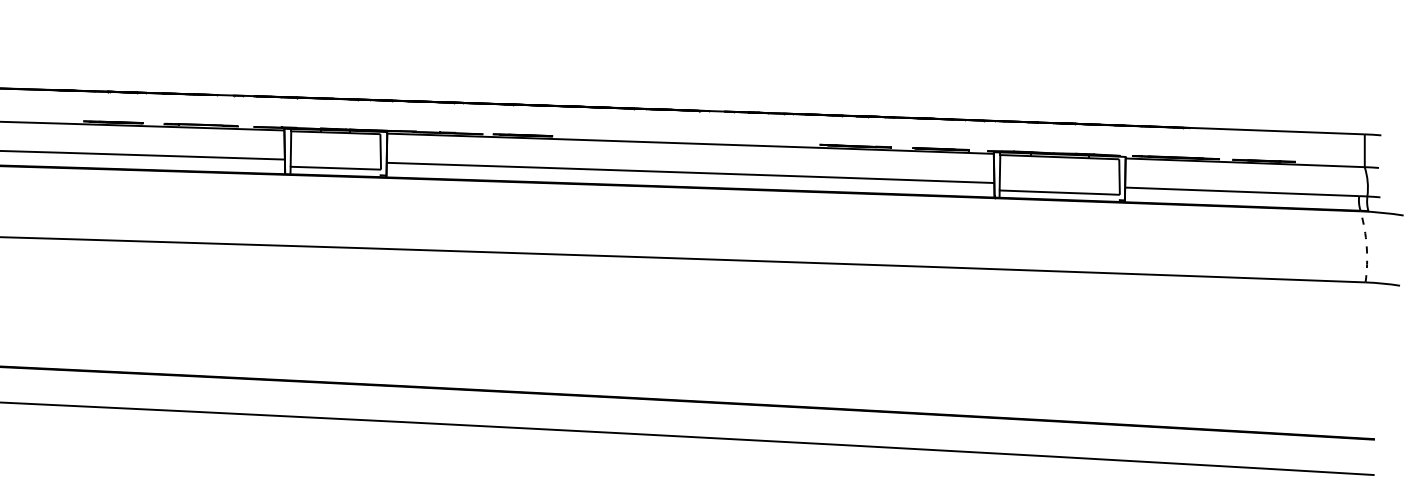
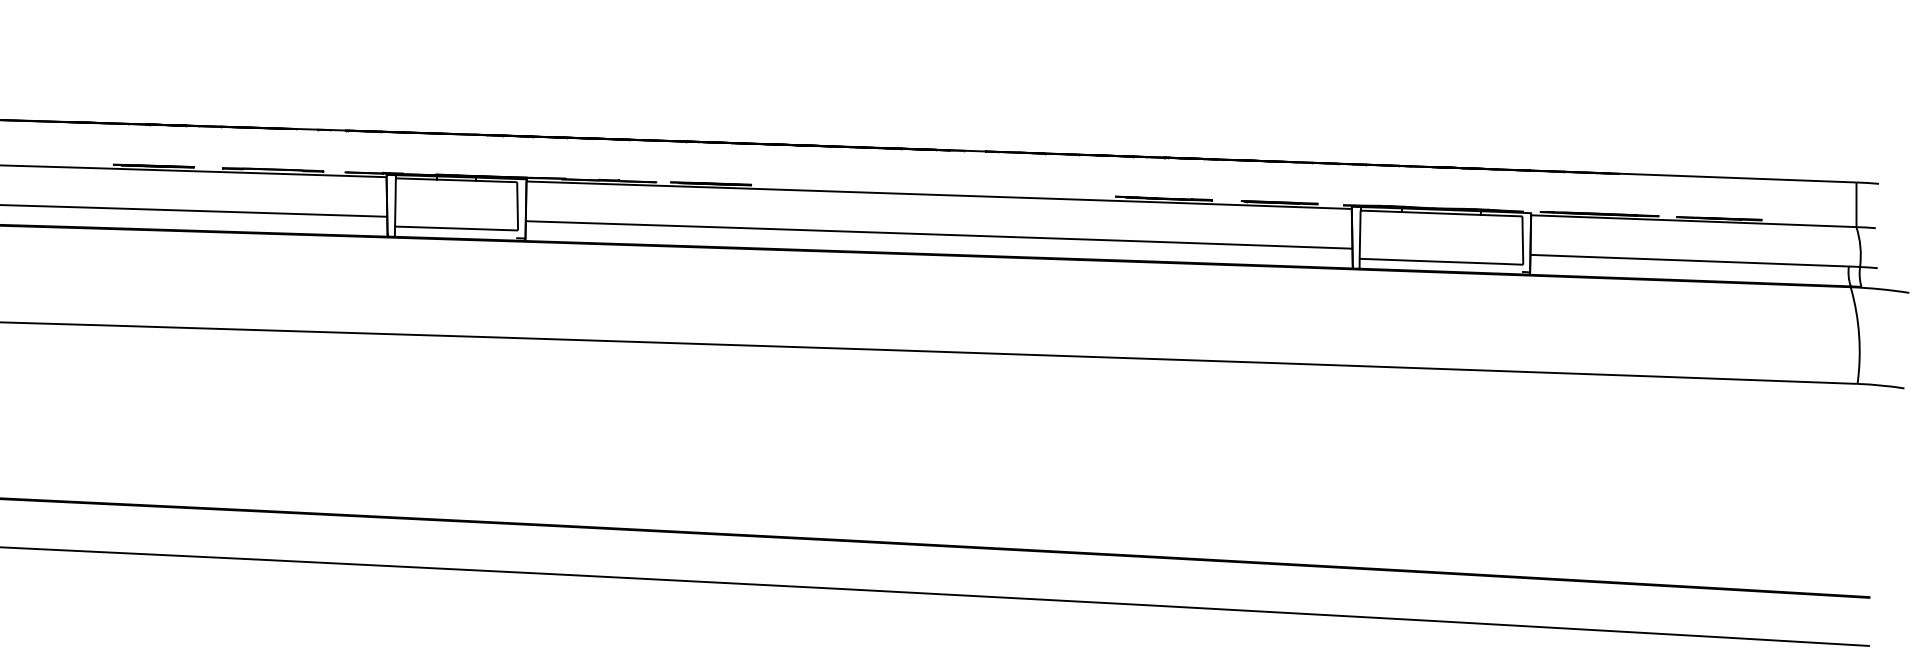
arc: (1367, 246) -> (1859, 335), dashed -> solid

